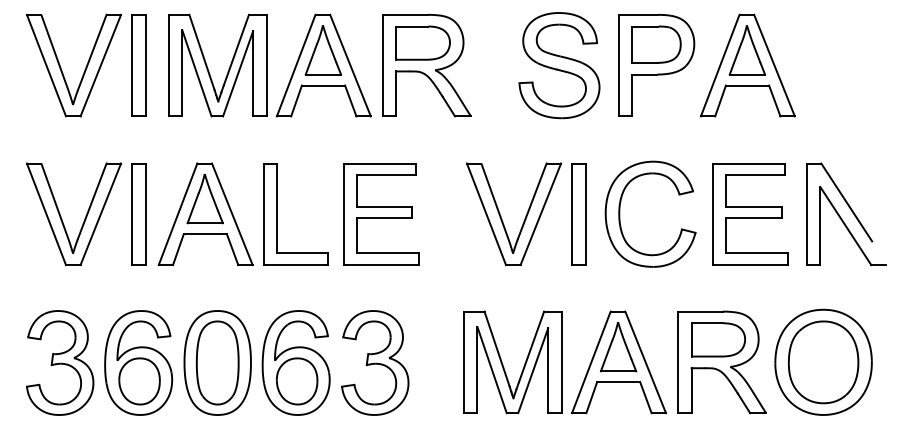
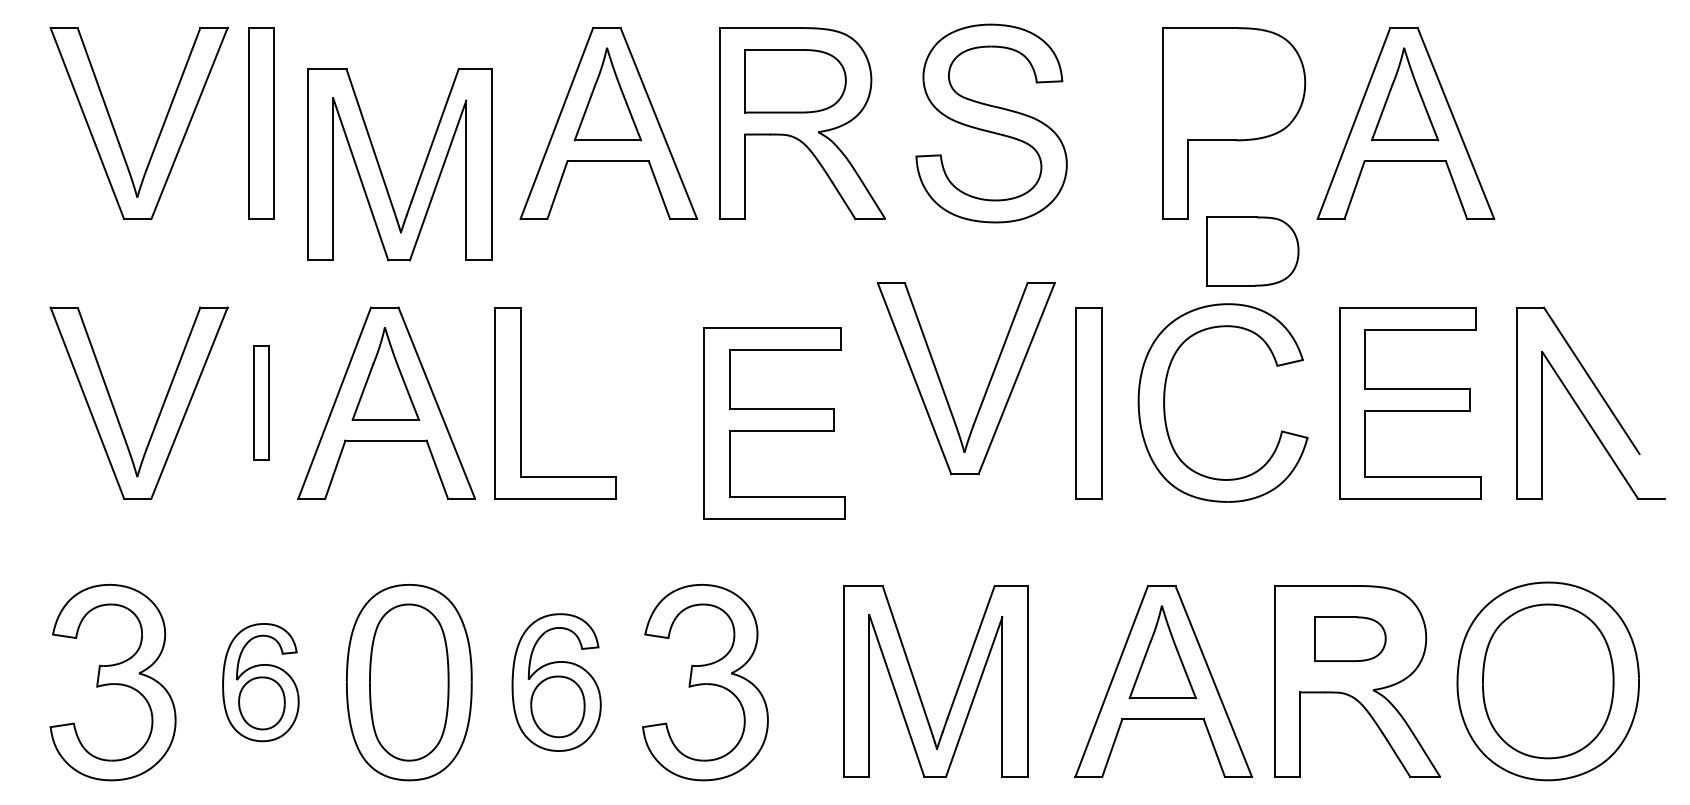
part: (656, 44) -> (1252, 251), moved
part: (559, 65) -> (991, 123), moved
part: (208, 68) -> (382, 170), moved
part: (138, 214) -> (260, 403), size x0.6
part: (381, 214) -> (775, 424), moved
part: (524, 218) -> (985, 386), moved
part: (718, 339) -> (1350, 638), size x0.7
part: (138, 362) -> (260, 681), size x0.6
part: (295, 362) -> (555, 681), size x0.7
part: (503, 364) -> (918, 685), moved

